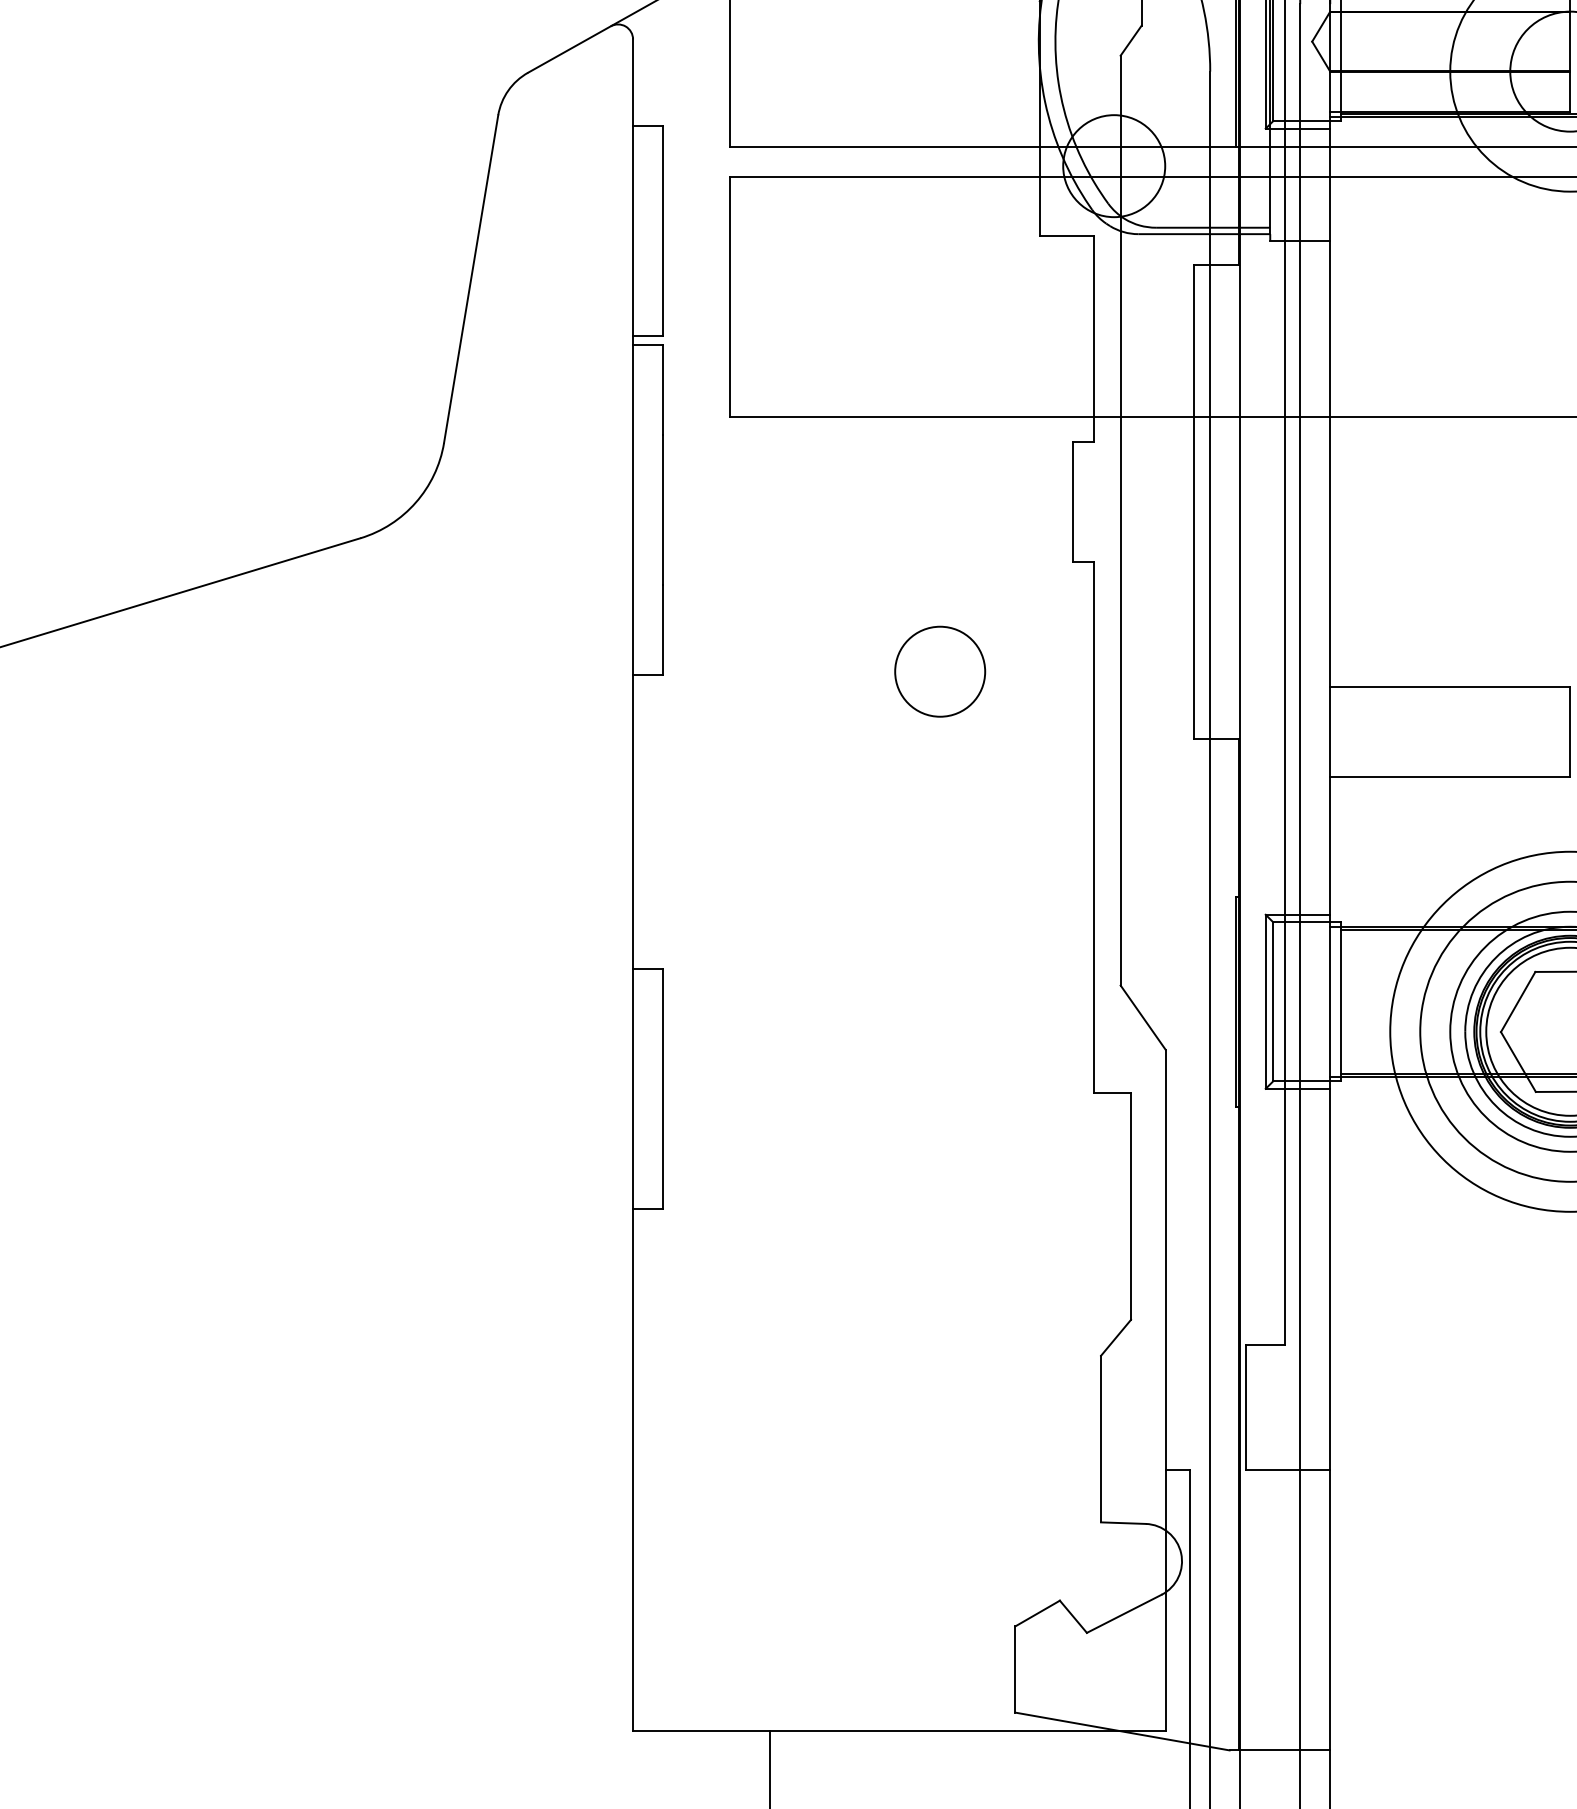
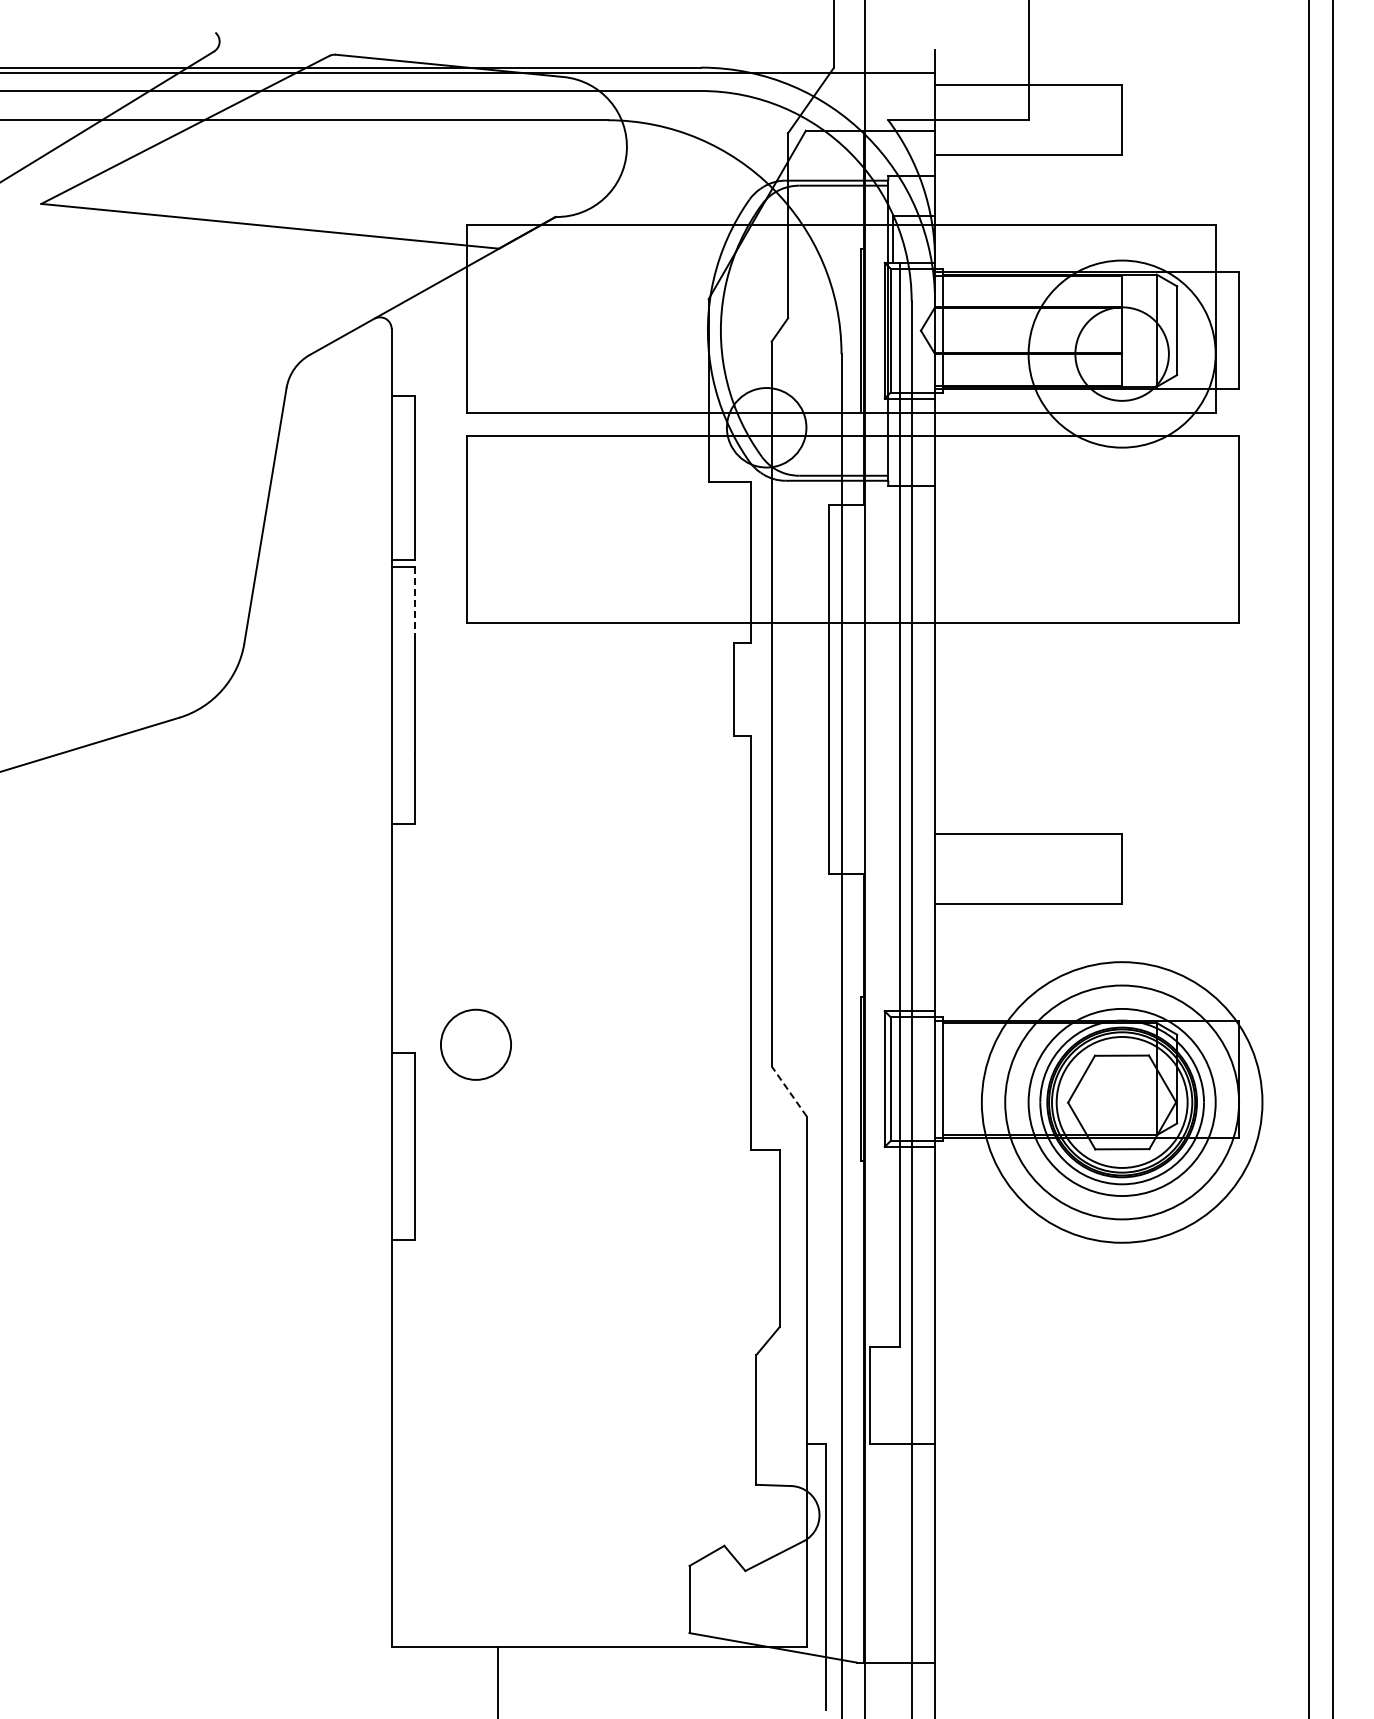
line: (663, 390) -> (415, 602), solid -> dashed
circle: (939, 671) -> (475, 1044), moved
line: (1143, 1017) -> (789, 1091), solid -> dashed

